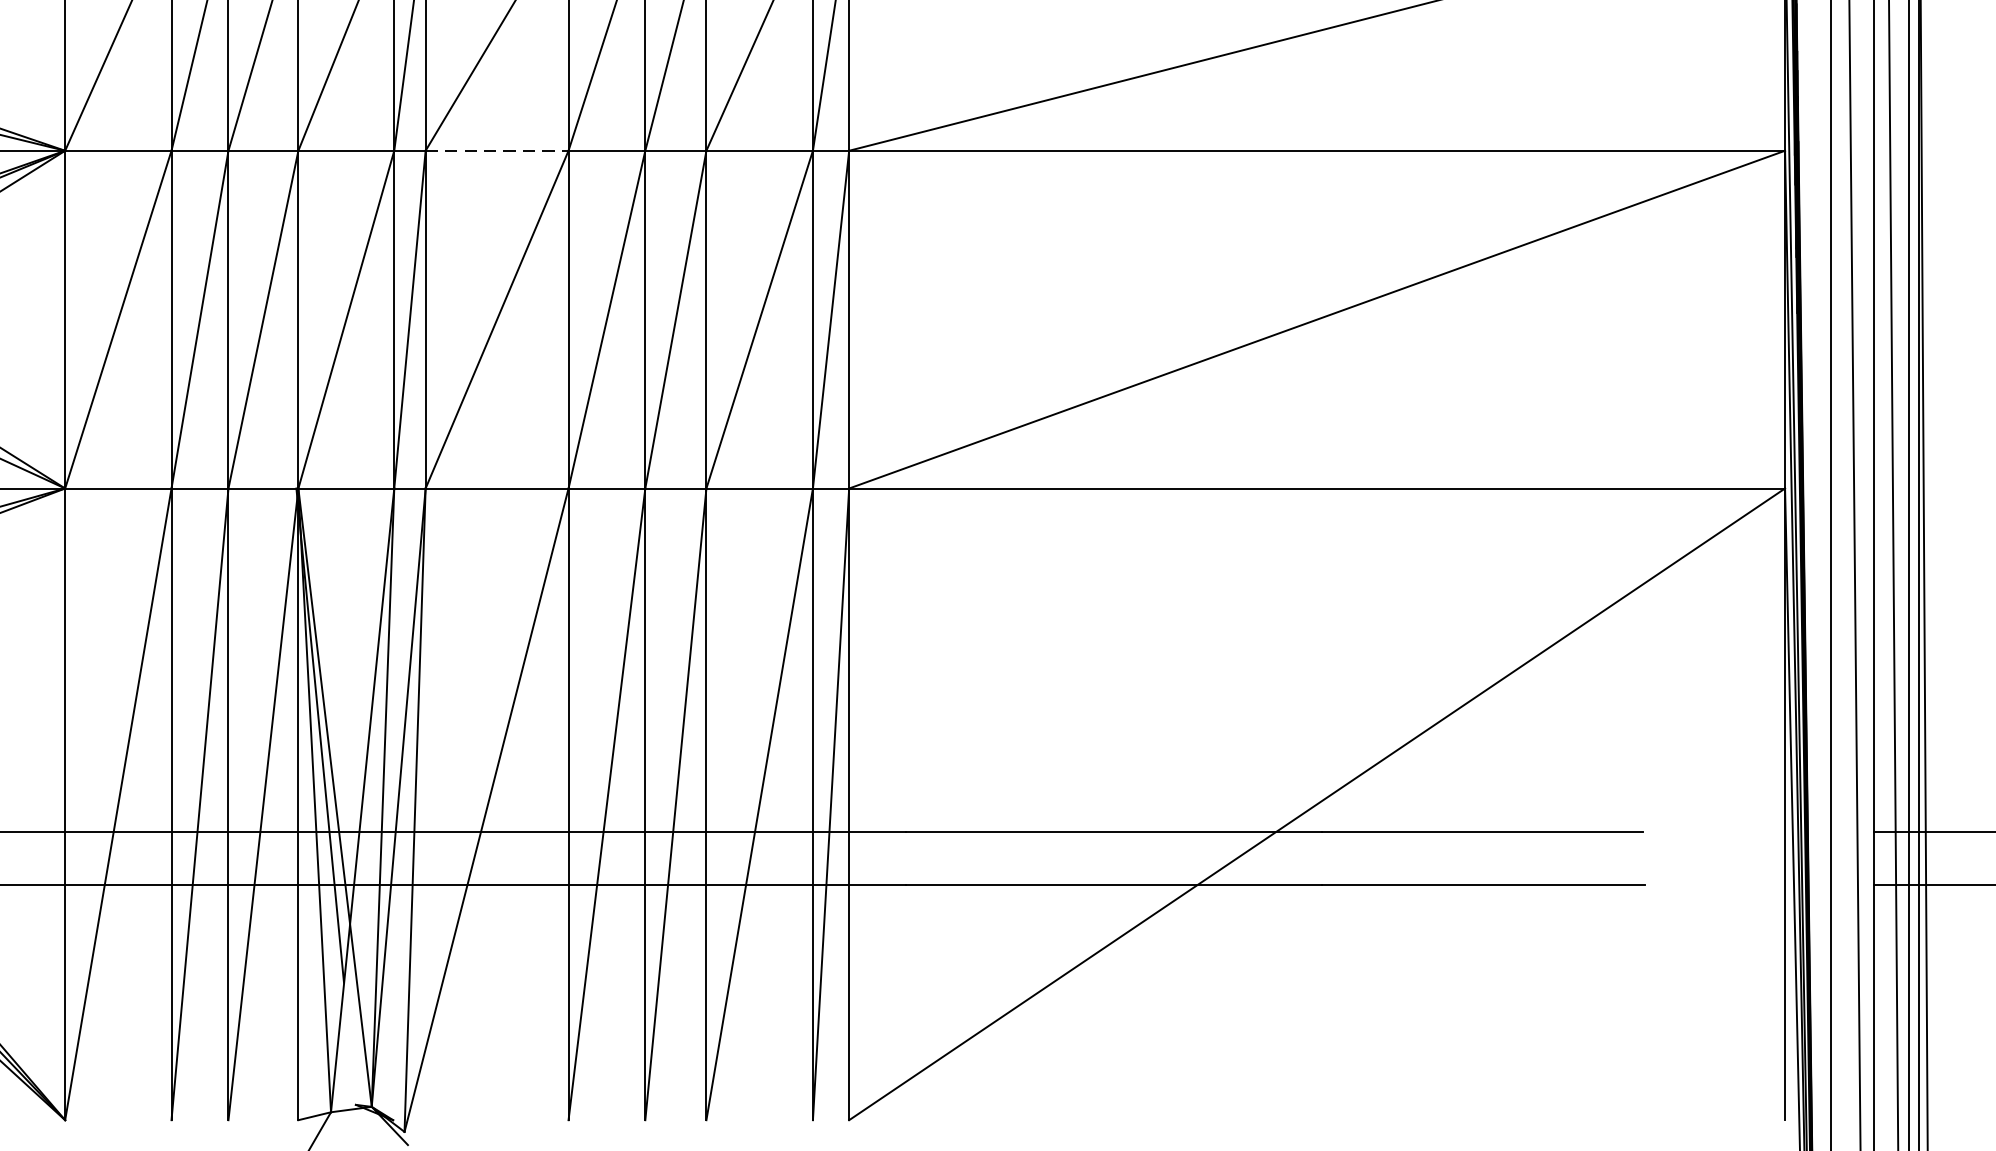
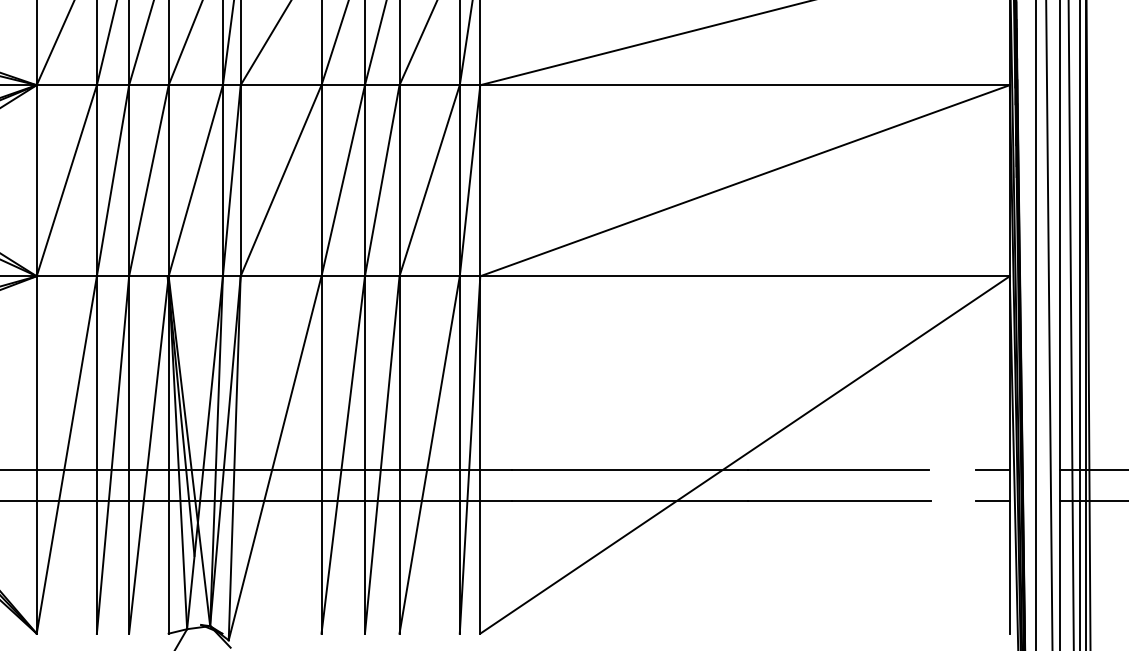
line: (497, 151) -> (281, 85), dashed -> solid
line: (1754, 831) -> (992, 470), added
line: (1754, 884) -> (992, 500), added

